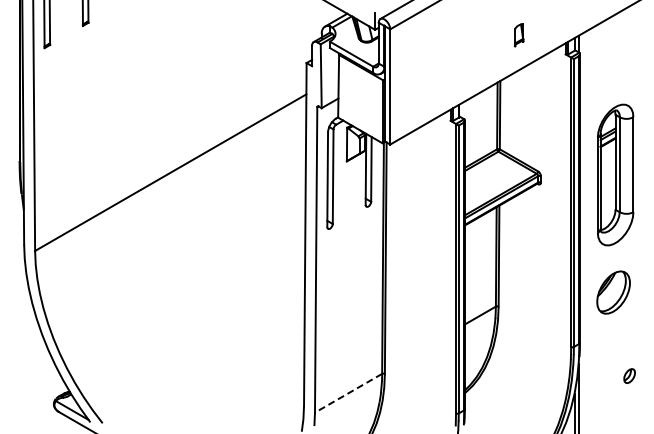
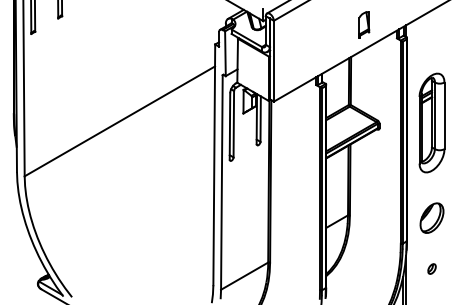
part: (519, 35) -> (364, 25), size x1.67
part: (613, 292) -> (431, 218), moved
part: (629, 375) -> (431, 268), moved
line: (348, 393) -> (244, 276), dashed -> solid

